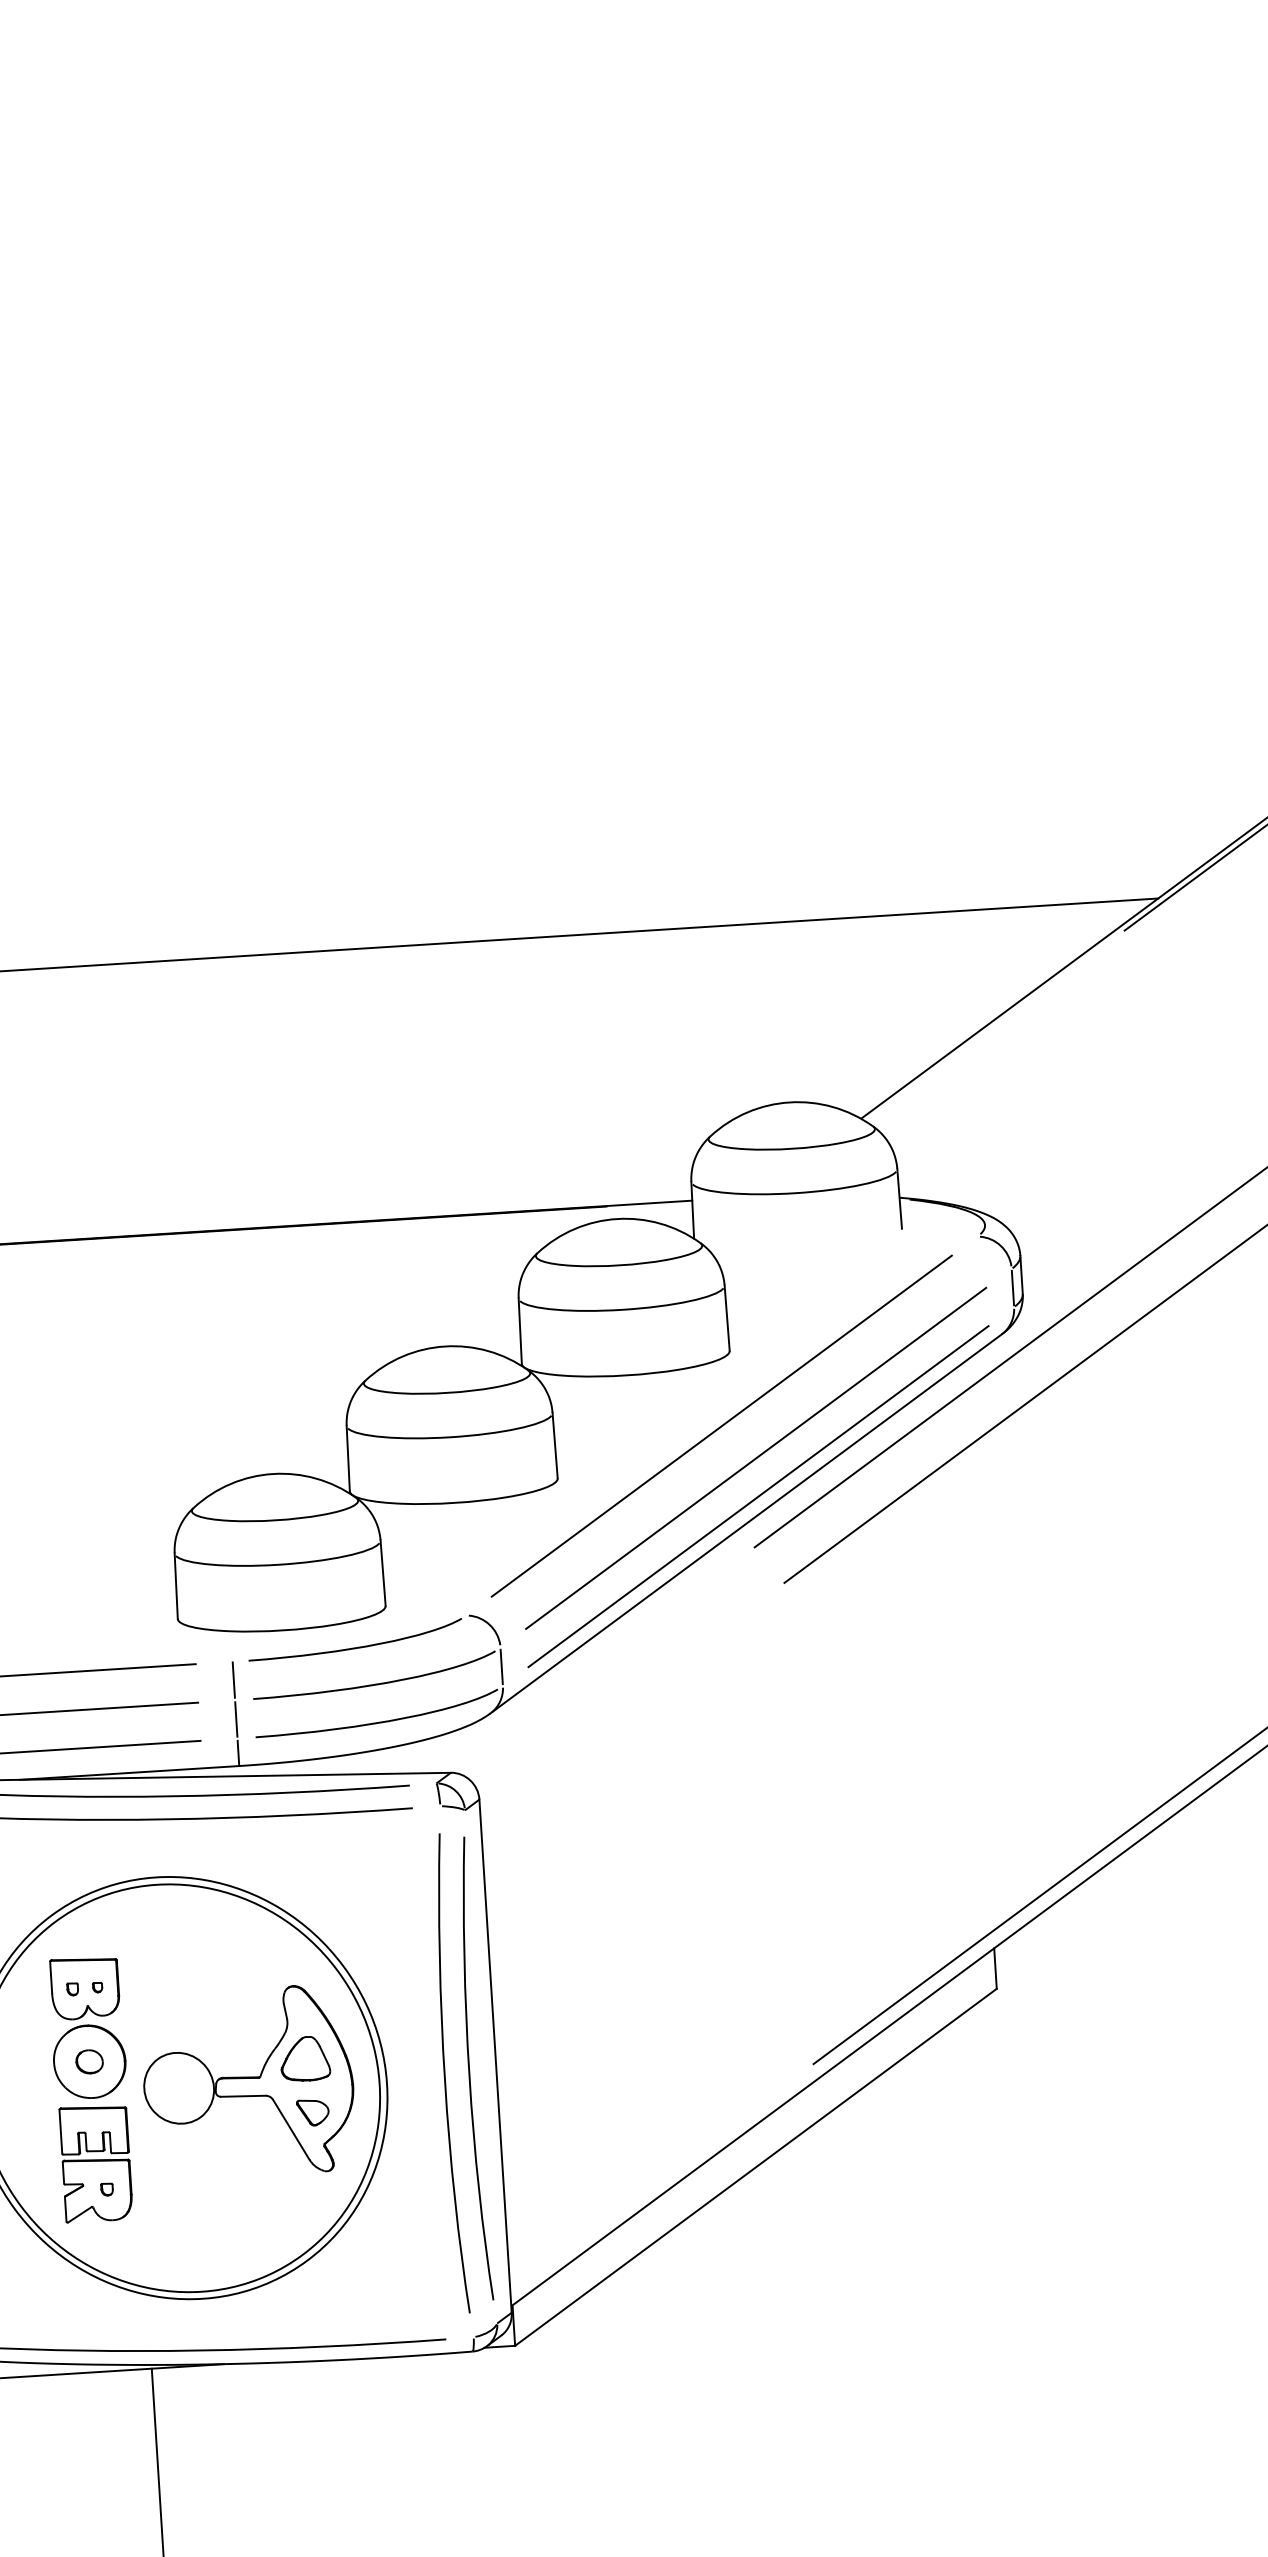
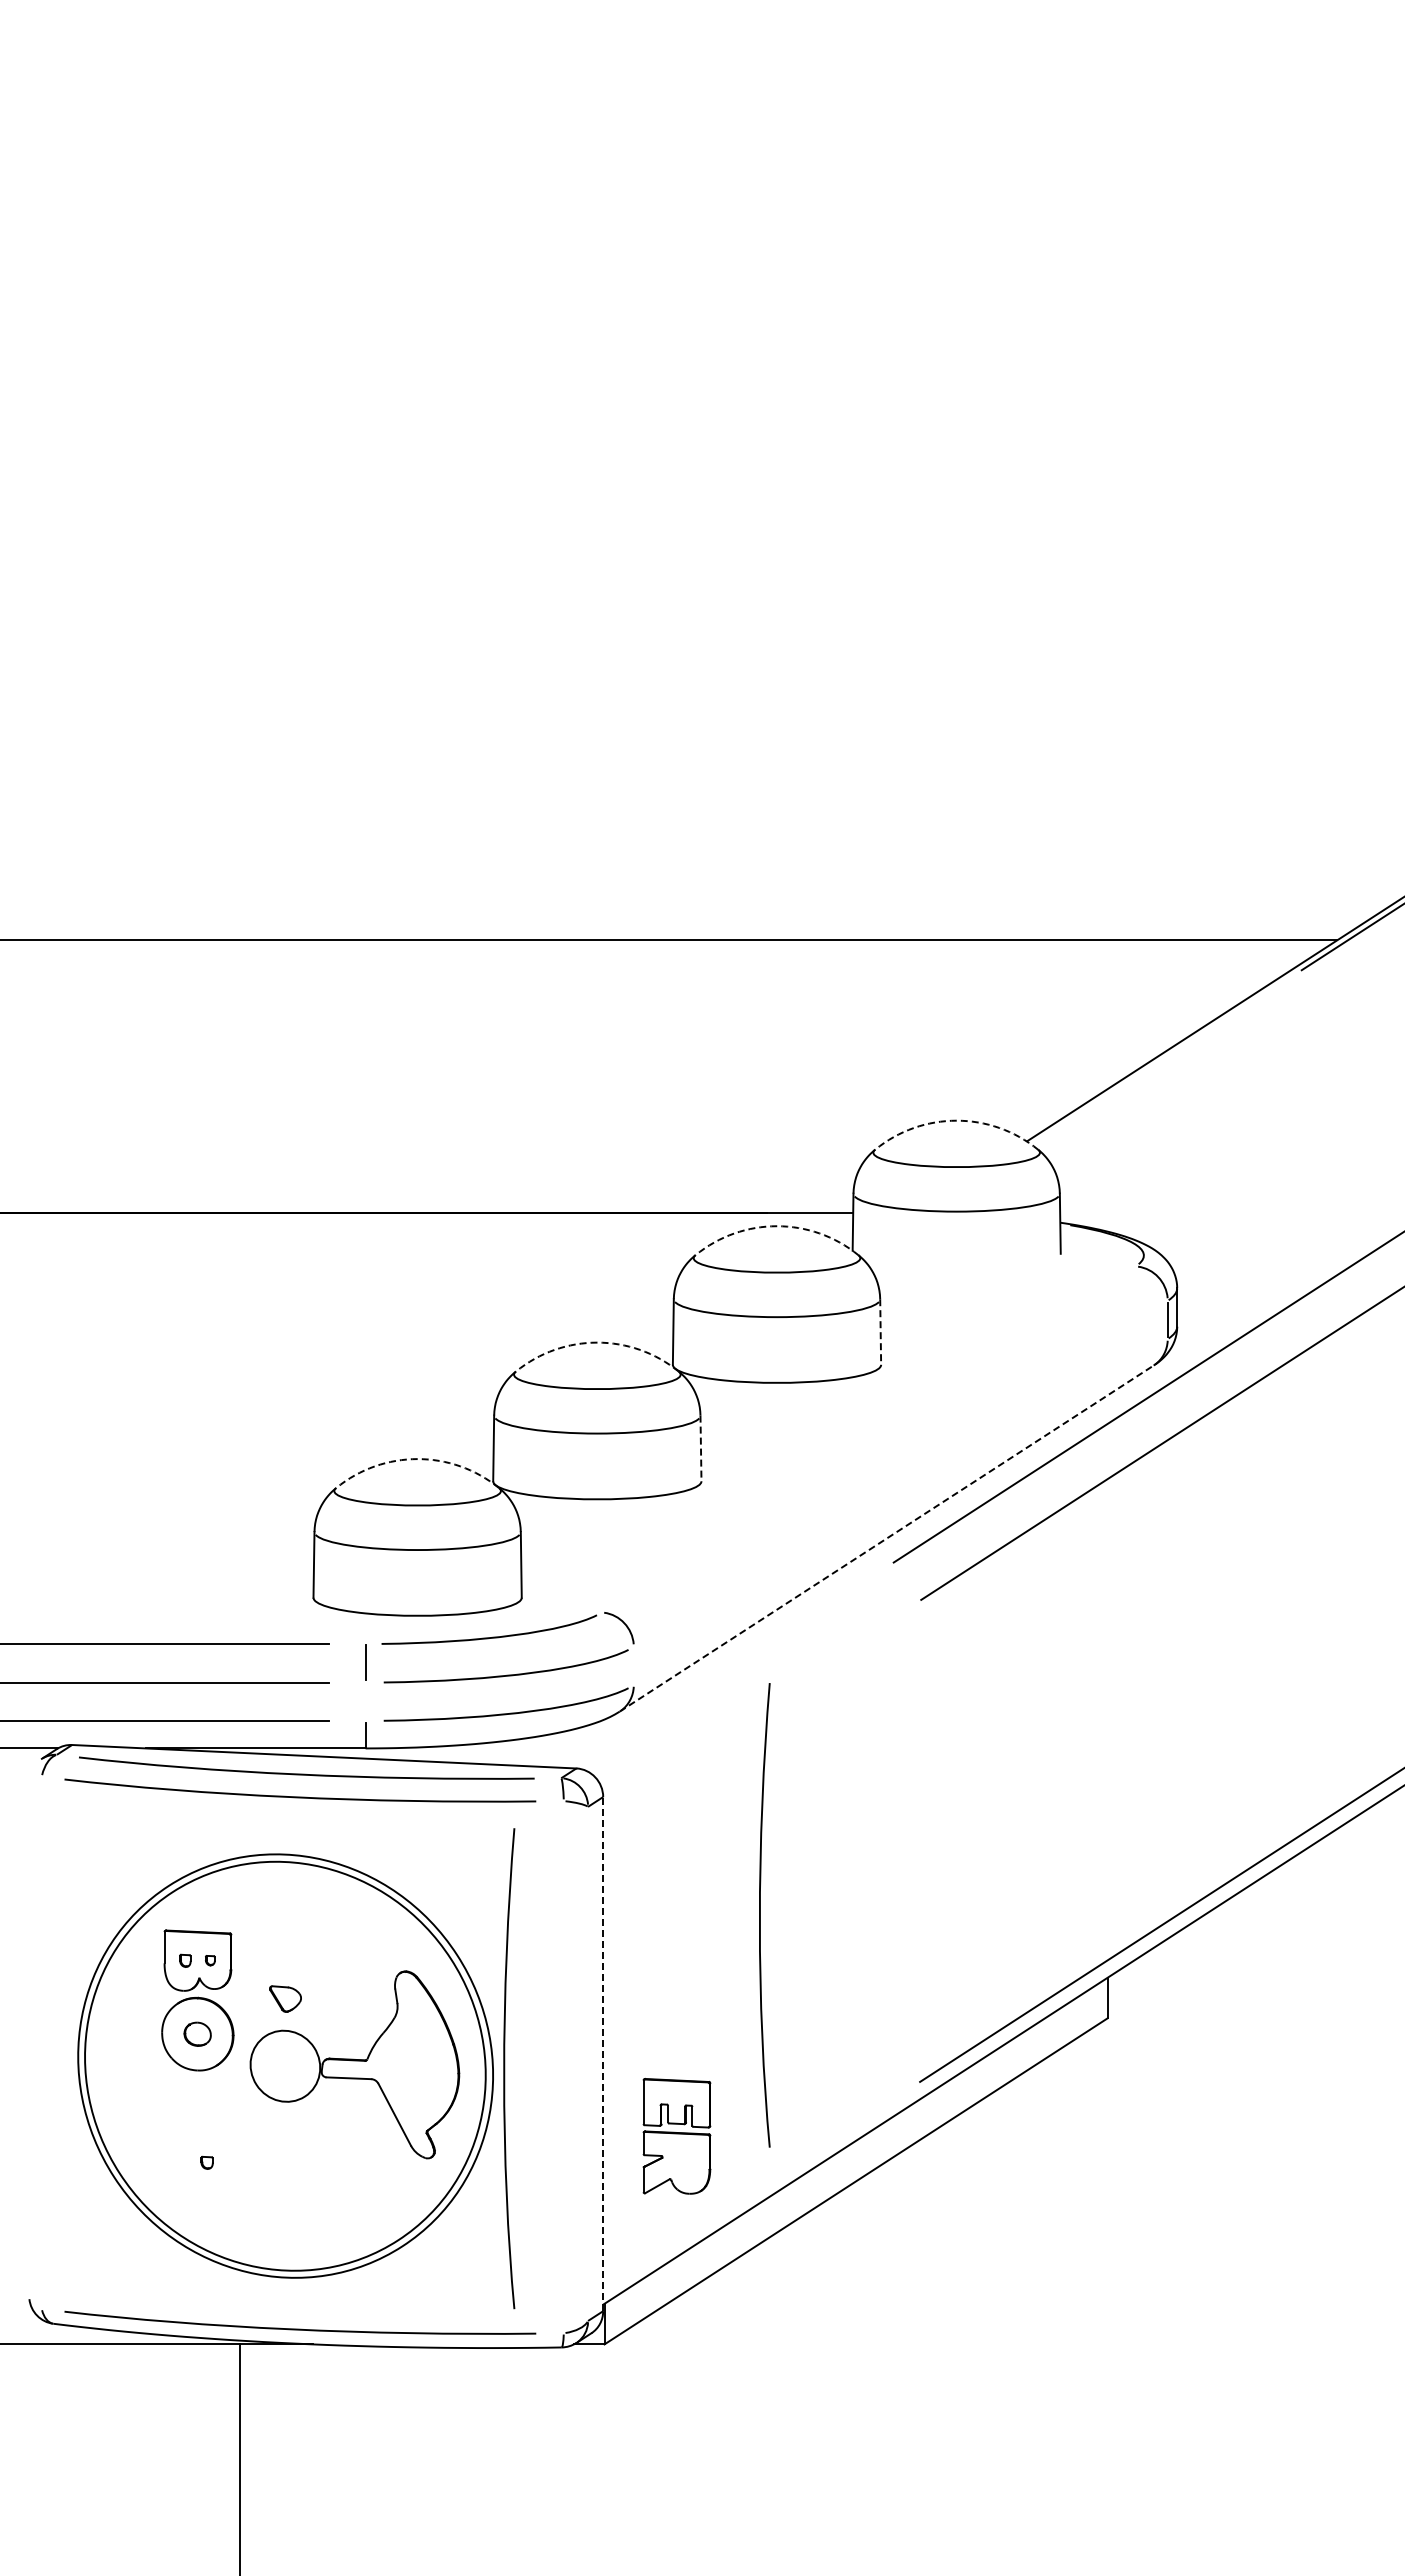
arc: (789, 1102) -> (956, 1120), solid -> dashed
arc: (617, 1219) -> (777, 1226), solid -> dashed
line: (727, 1318) -> (880, 1332), solid -> dashed
arc: (445, 1346) -> (597, 1342), solid -> dashed
line: (721, 1426) -> (868, 1439), removed
line: (554, 1445) -> (700, 1448), solid -> dashed
line: (755, 1458) -> (900, 1473), removed
arc: (272, 1474) -> (417, 1459), solid -> dashed
line: (758, 1495) -> (900, 1511), removed
line: (746, 1523) -> (887, 1538), solid -> dashed
line: (501, 1666) -> (633, 1665), removed
line: (236, 1719) -> (365, 1701), removed
line: (495, 2055) -> (603, 2053), solid -> dashed
part: (304, 2058) -> (412, 2044), removed
curve: (469, 2069) -> (760, 1915), moved
curve: (445, 2073) -> (505, 2068), moved
part: (313, 2112) -> (285, 1998), moved
part: (95, 2163) -> (676, 2136), moved

